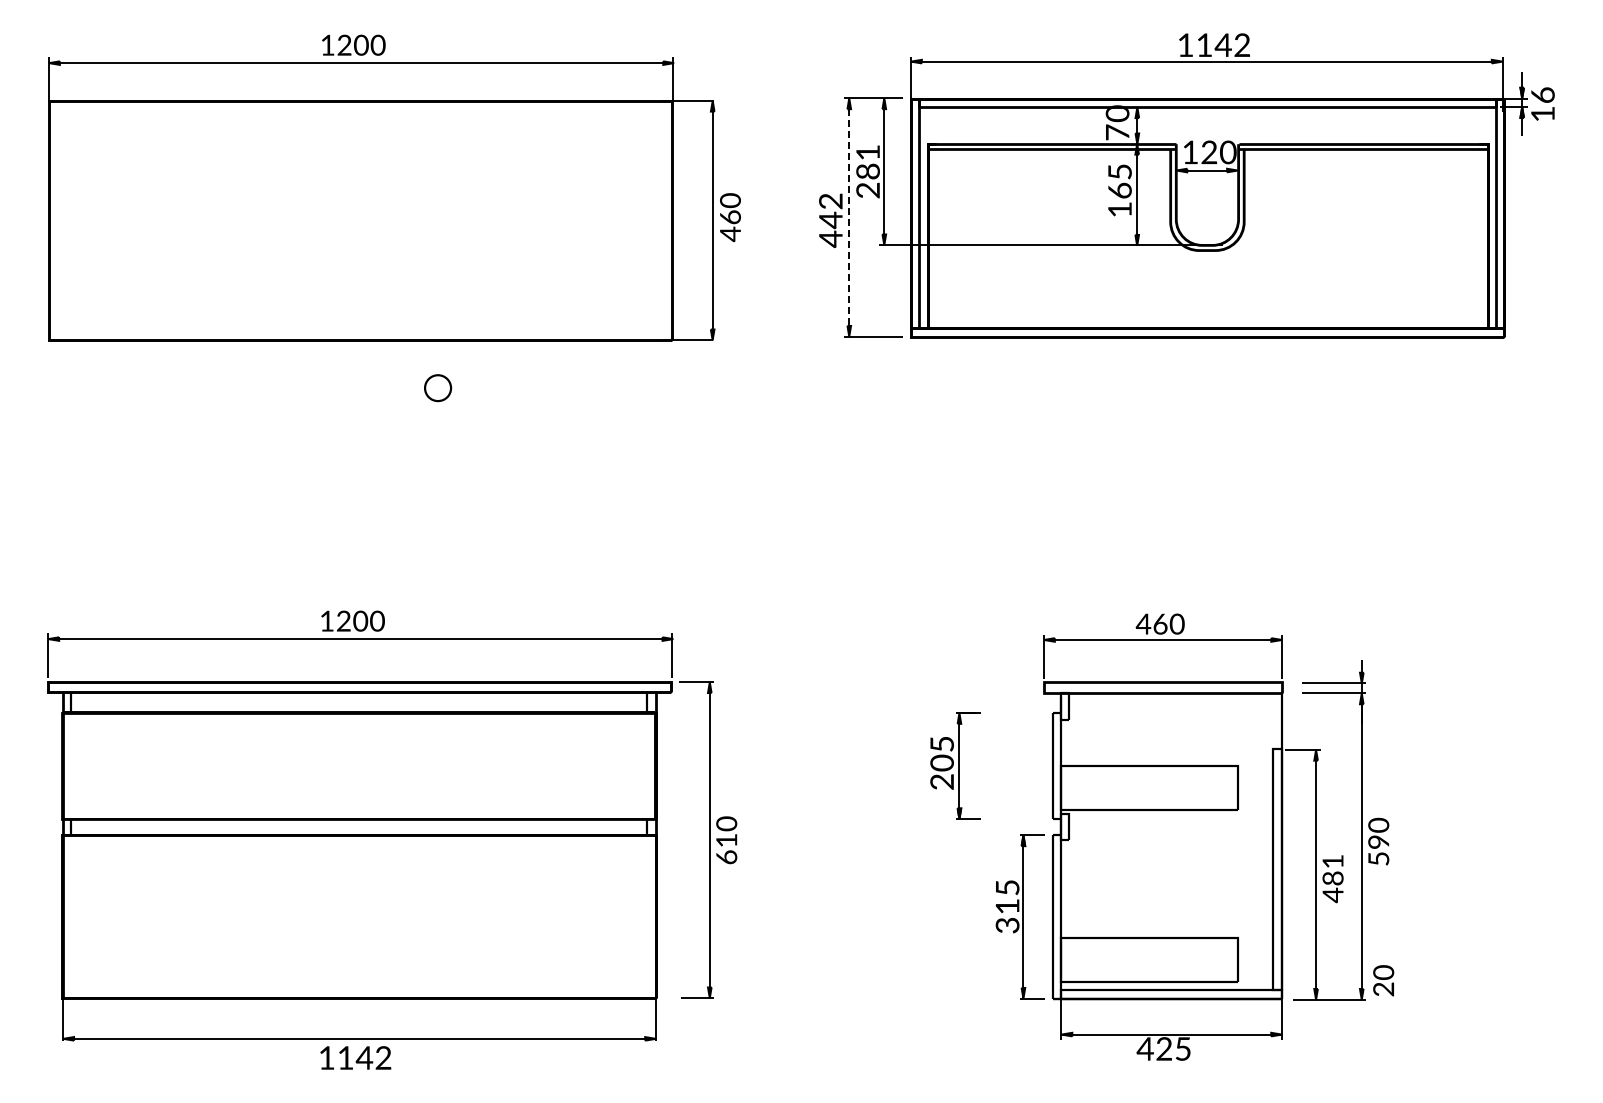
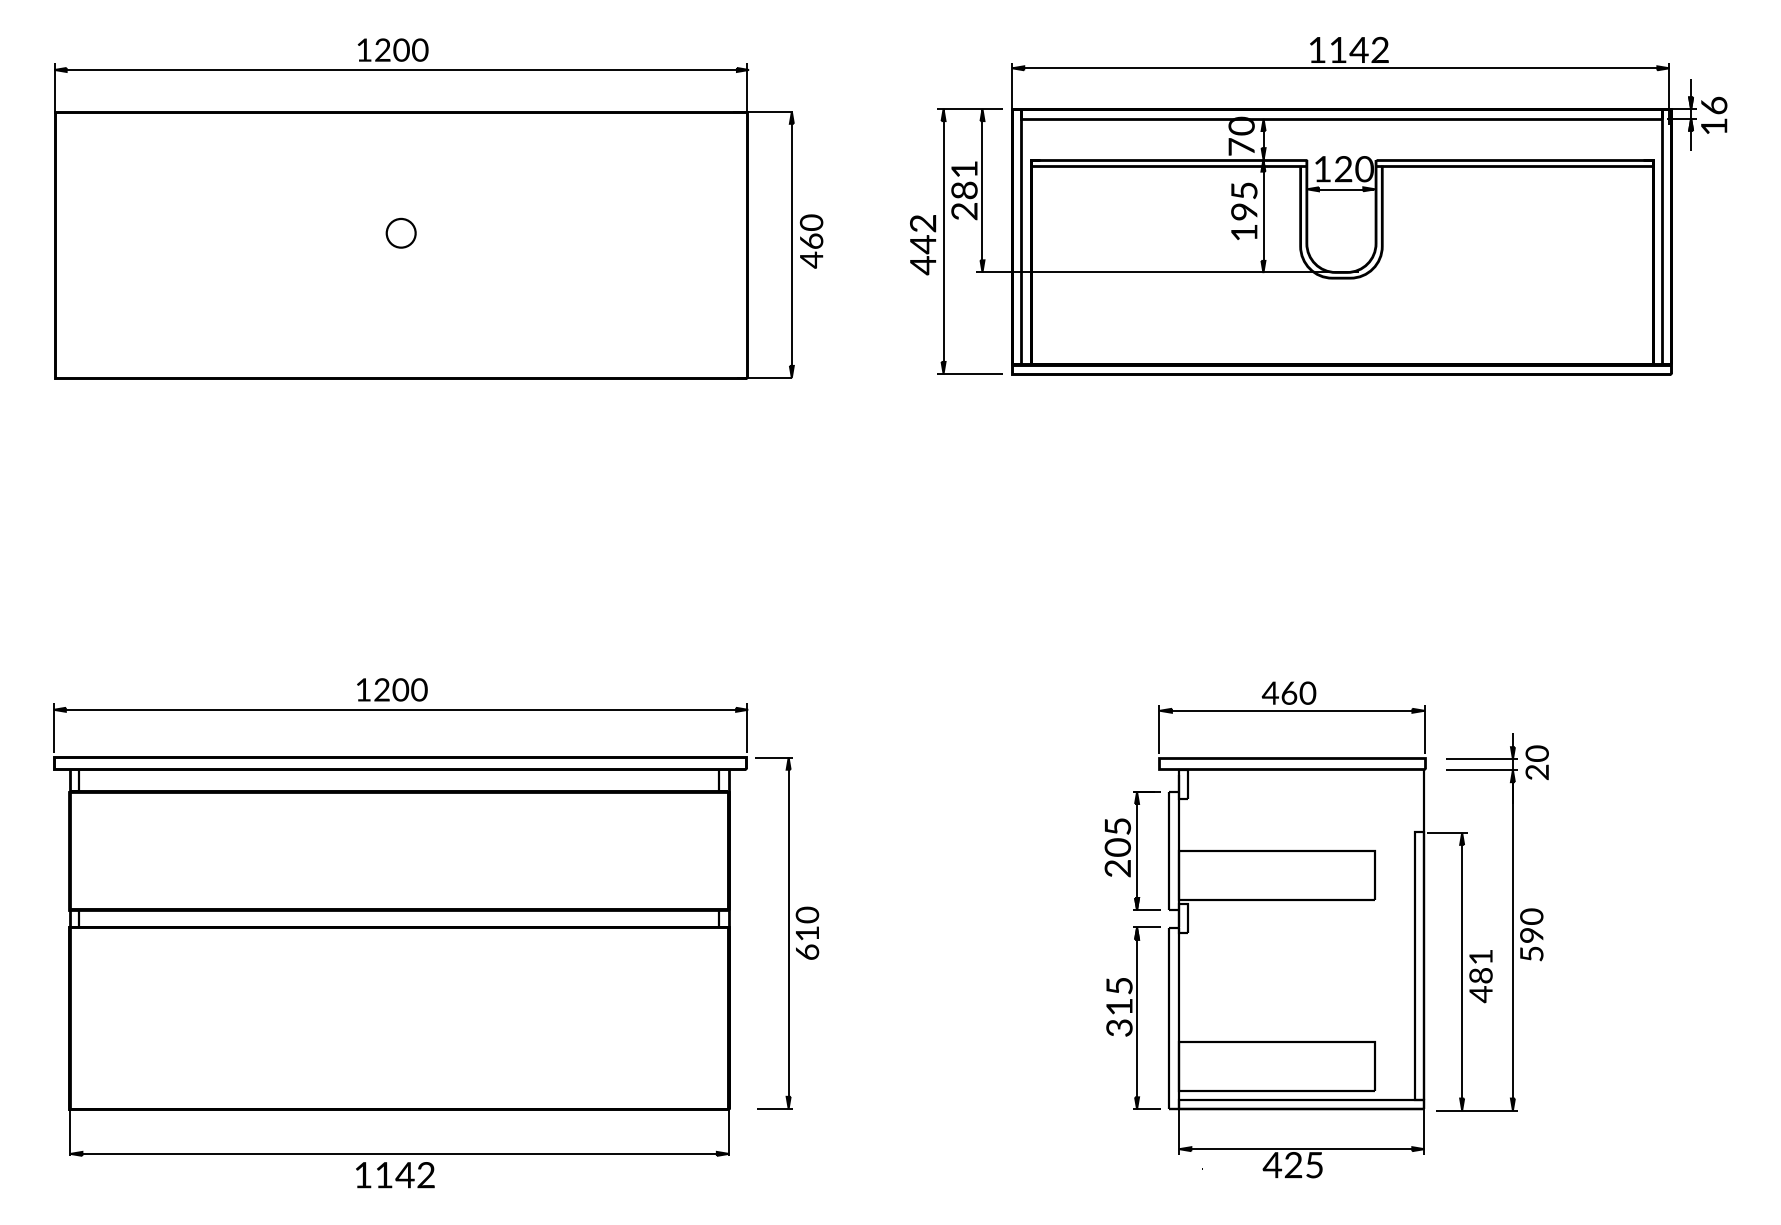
text: (1119, 190) -> (1243, 211), 165 -> 195
line: (849, 213) -> (943, 237), dashed -> solid
part: (438, 388) -> (401, 233), moved
part: (955, 765) -> (1132, 850), moved
text: (1383, 980) -> (1537, 762), moved

